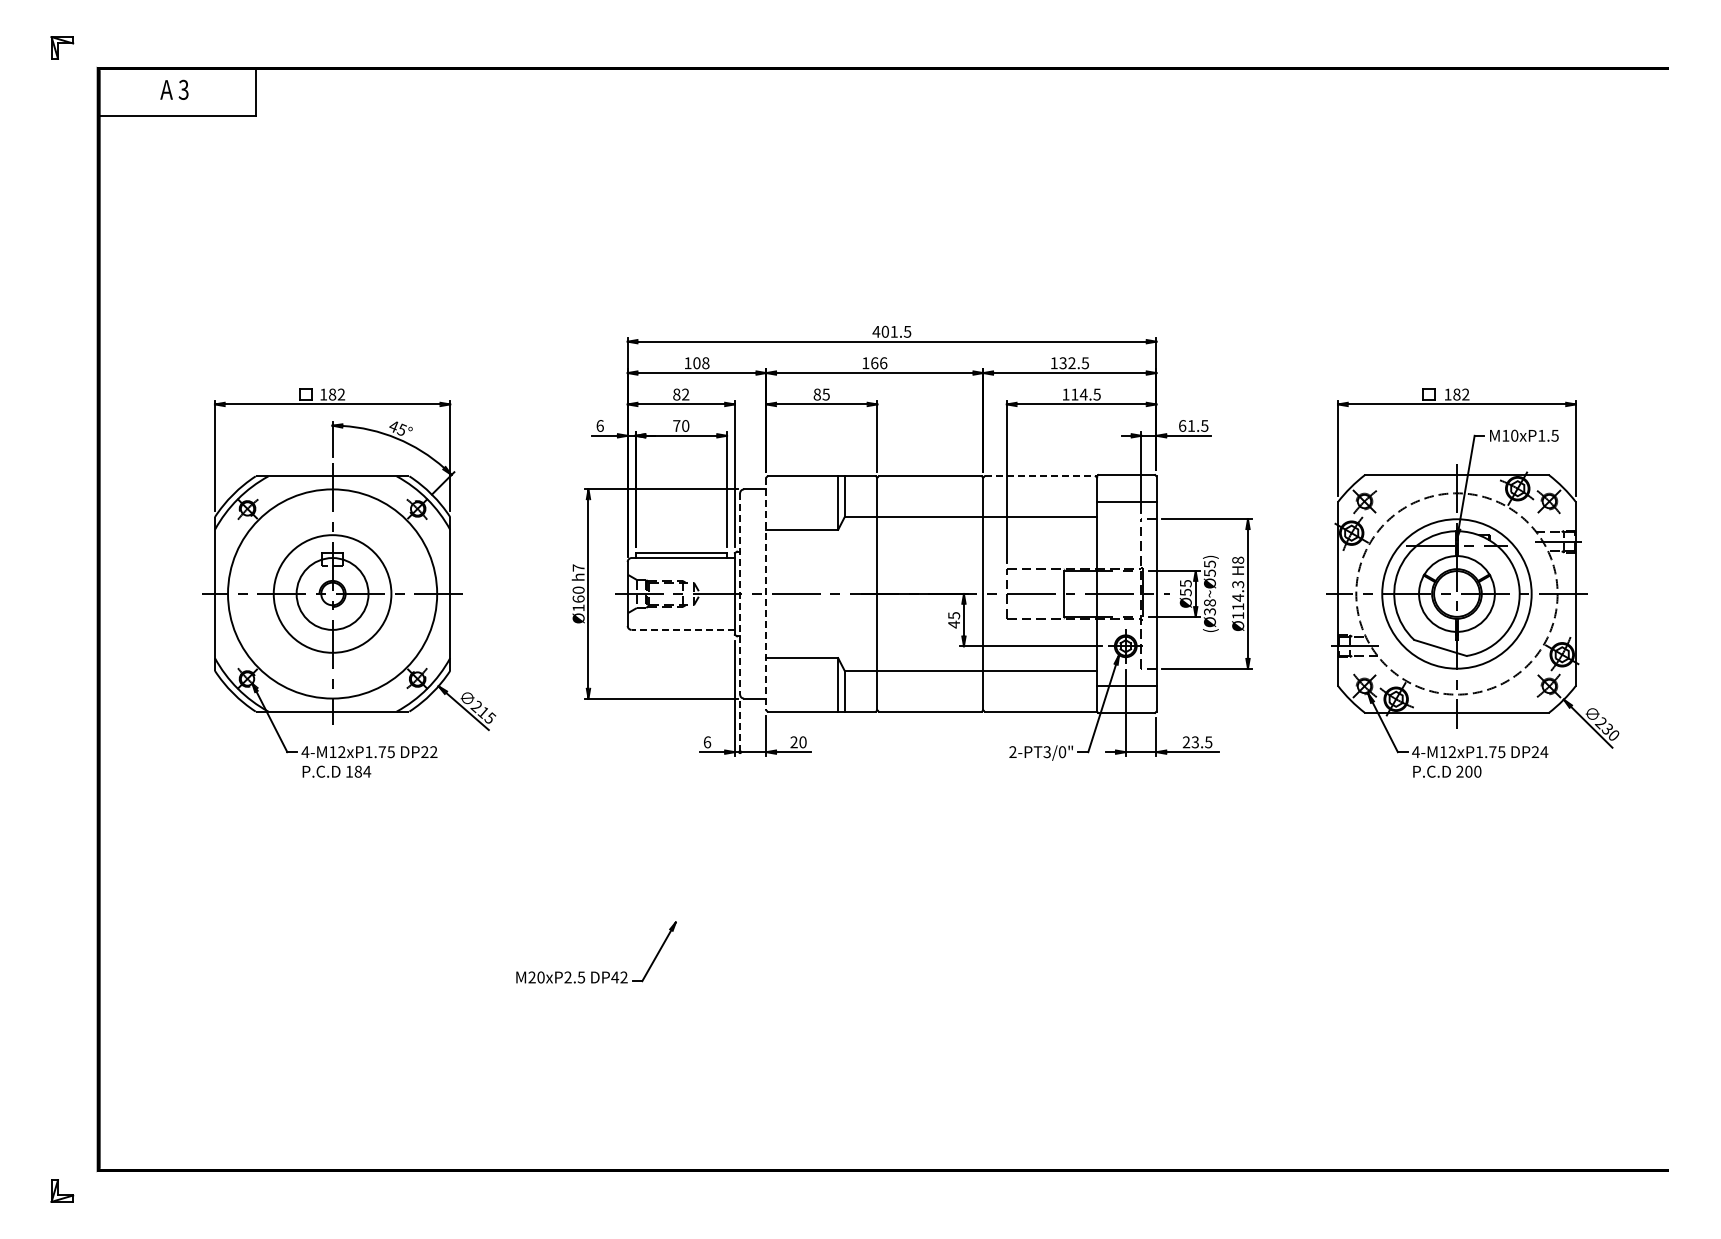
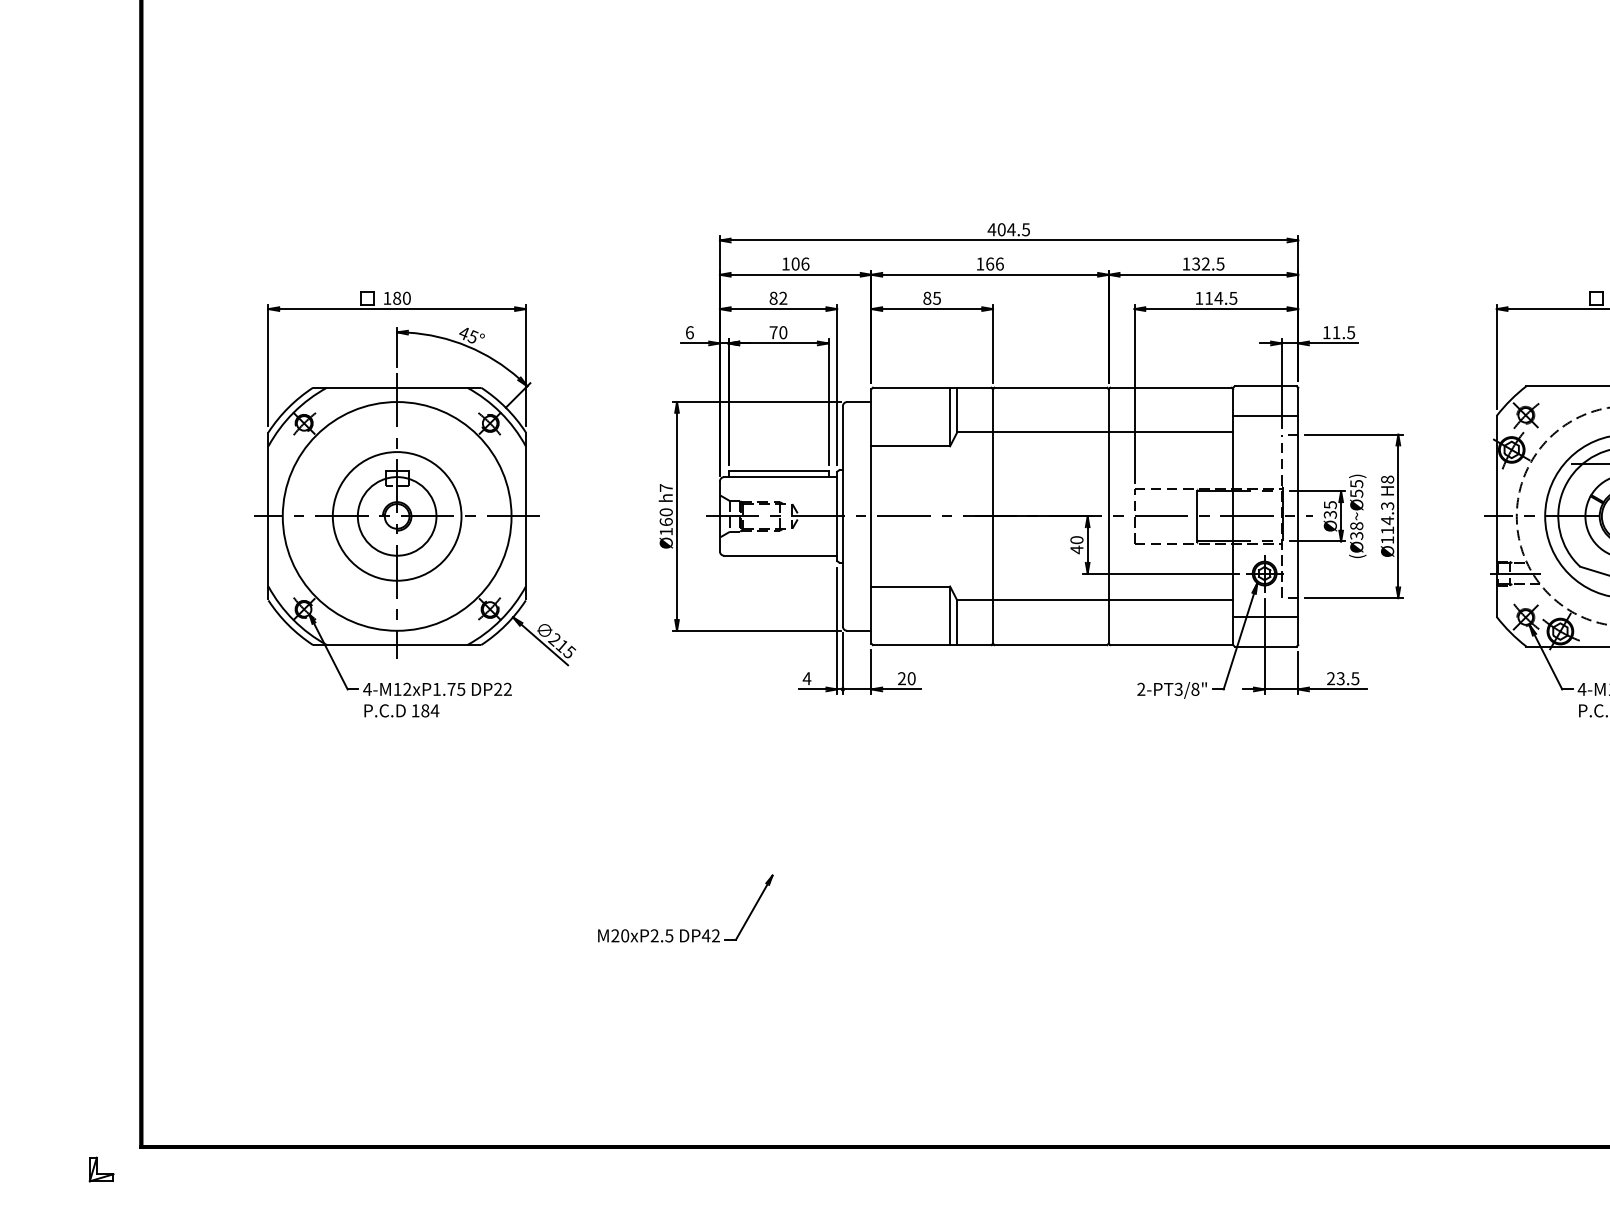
text: (894, 331) -> (1011, 229), 401.5 -> 404.5
text: (705, 363) -> (805, 264), 108 -> 106
text: (341, 394) -> (406, 298), 182 -> 180
text: (1182, 425) -> (1326, 332), 61.5 -> 11.5
line: (1040, 476) -> (1171, 387), dashed -> solid
text: (1185, 592) -> (1329, 514), Ø55 -> Ø35
line: (740, 593) -> (843, 515), dashed -> solid
line: (766, 594) -> (871, 516), dashed -> solid
text: (953, 615) -> (1076, 539), 45 -> 40
line: (683, 629) -> (780, 555), dashed -> solid
line: (740, 728) -> (843, 663), dashed -> solid
text: (707, 742) -> (807, 678), 6 -> 4
text: (1062, 751) -> (1195, 688), 2-PT3/0" -> 2-PT3/8"

